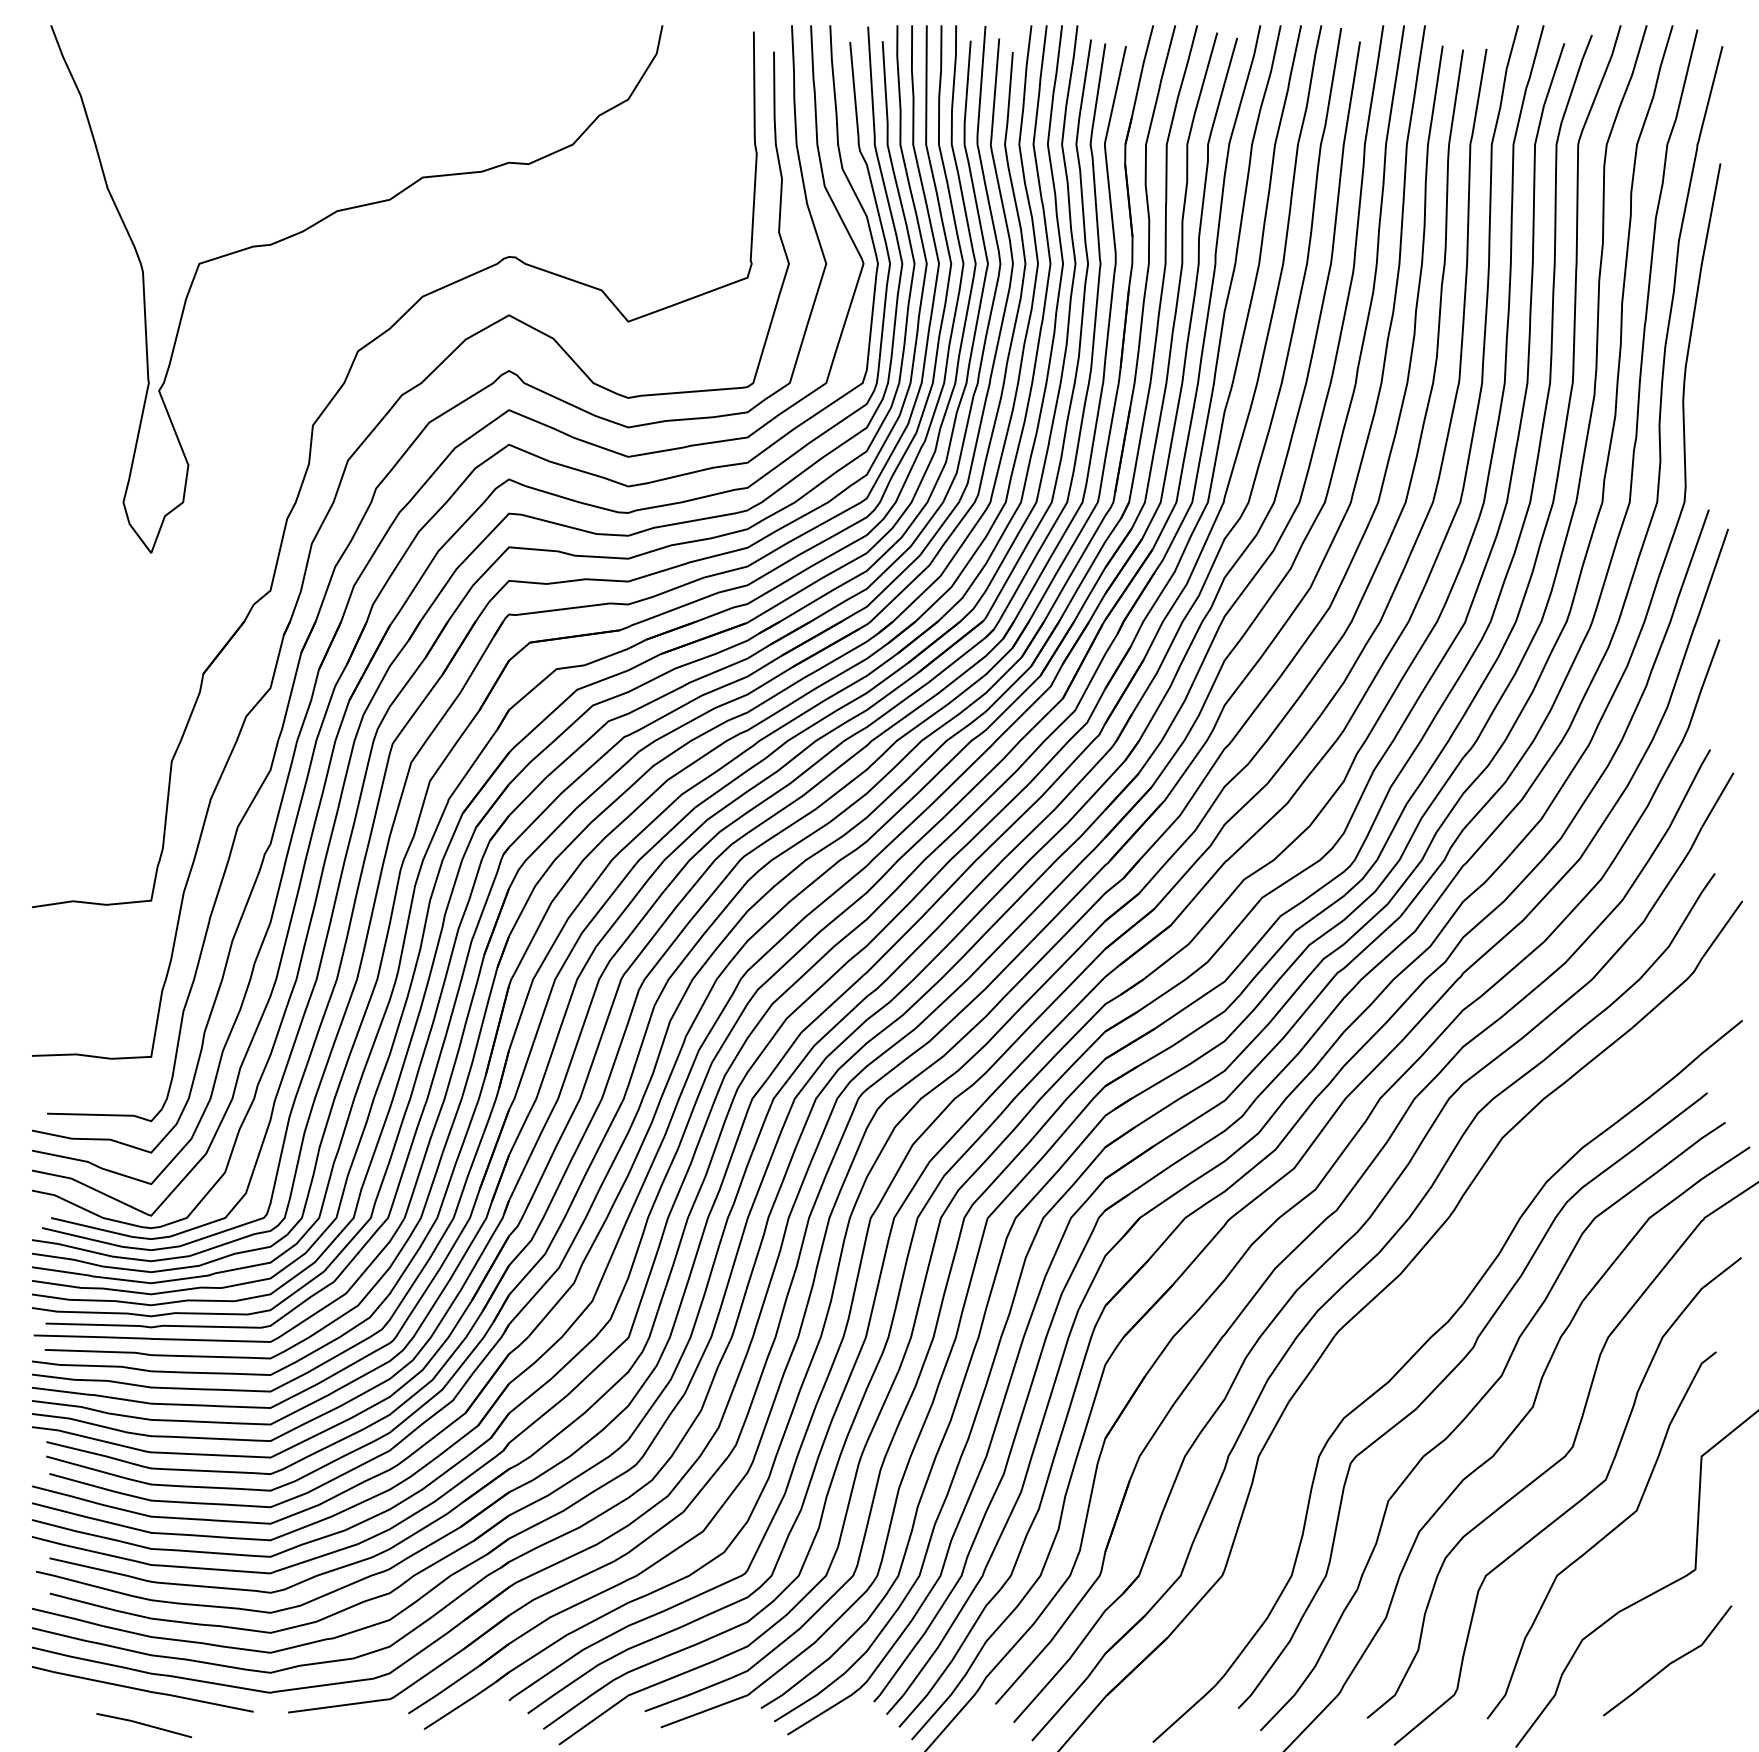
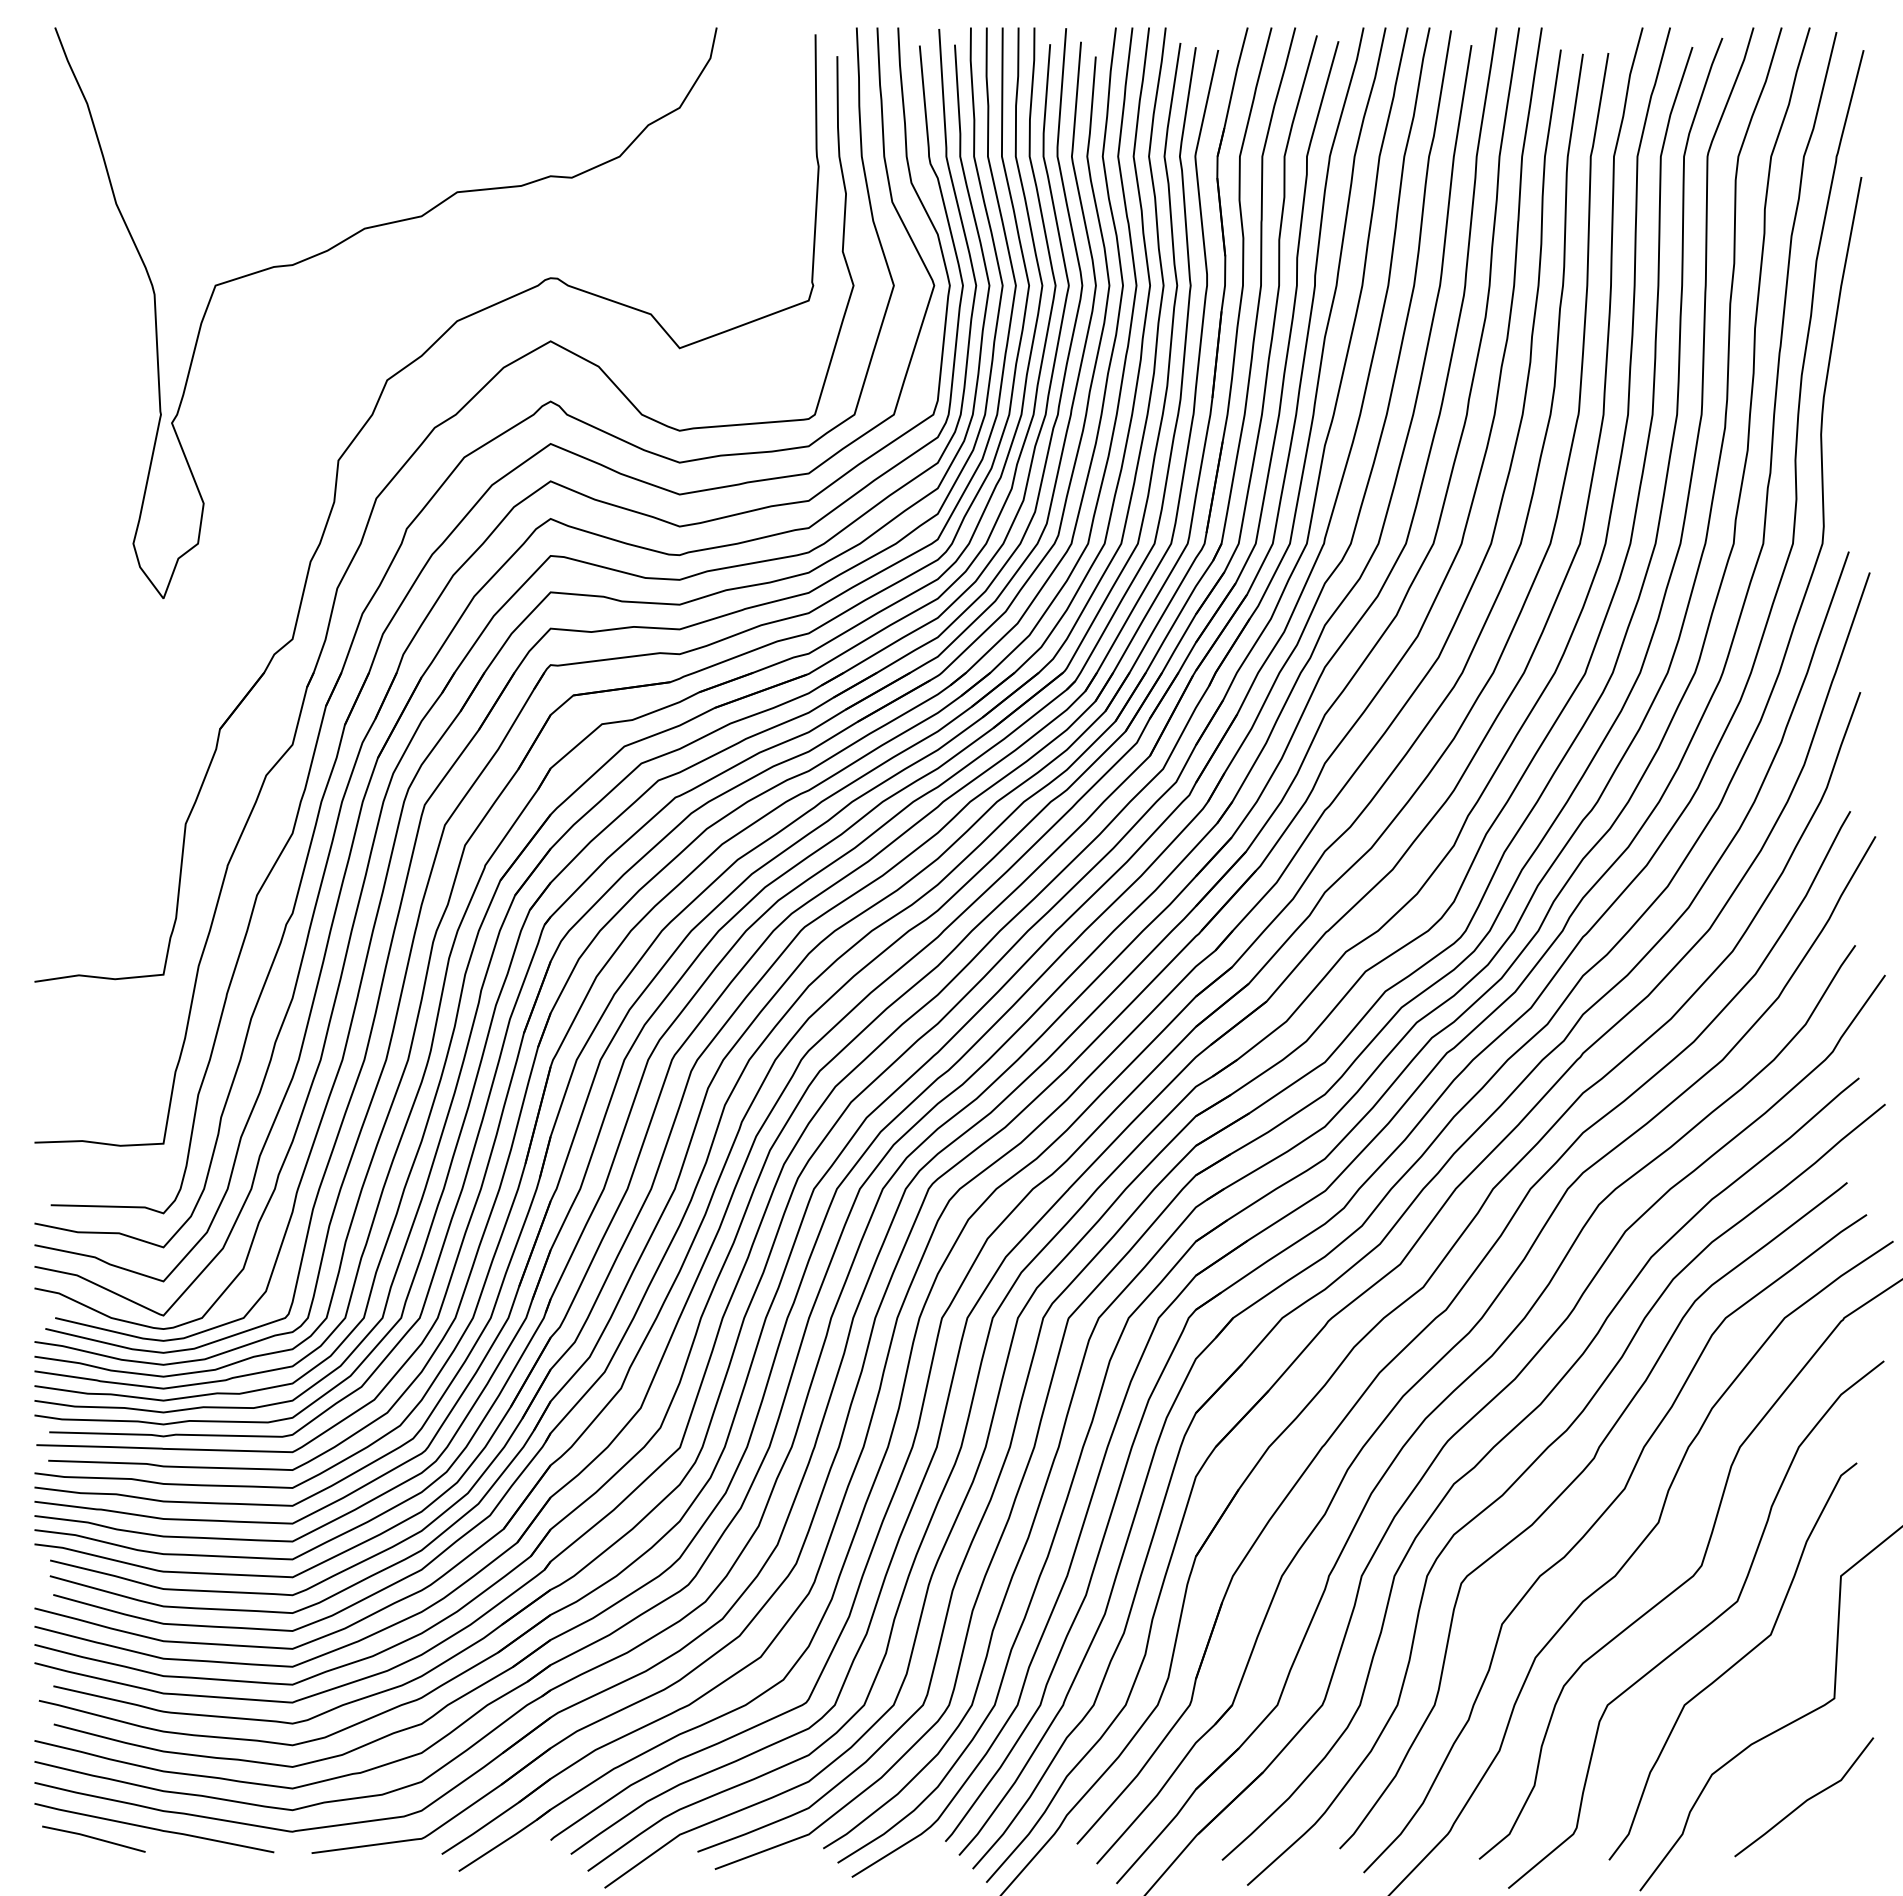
curve: (1395, 1325) -> (1509, 1434), added
line: (143, 1724) -> (93, 1838), moved

